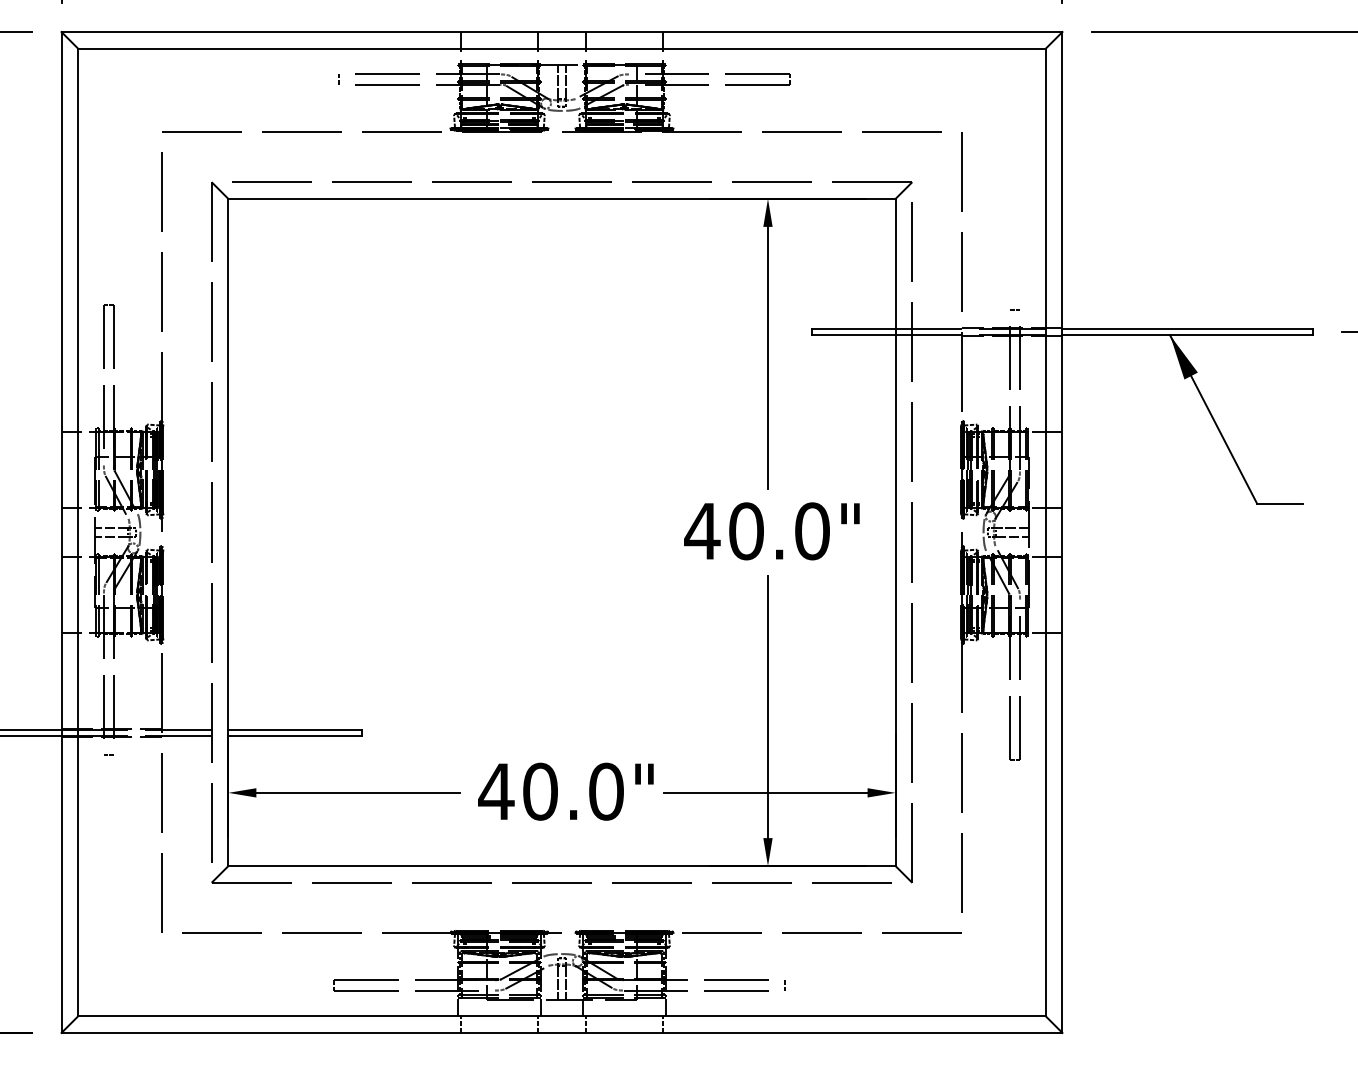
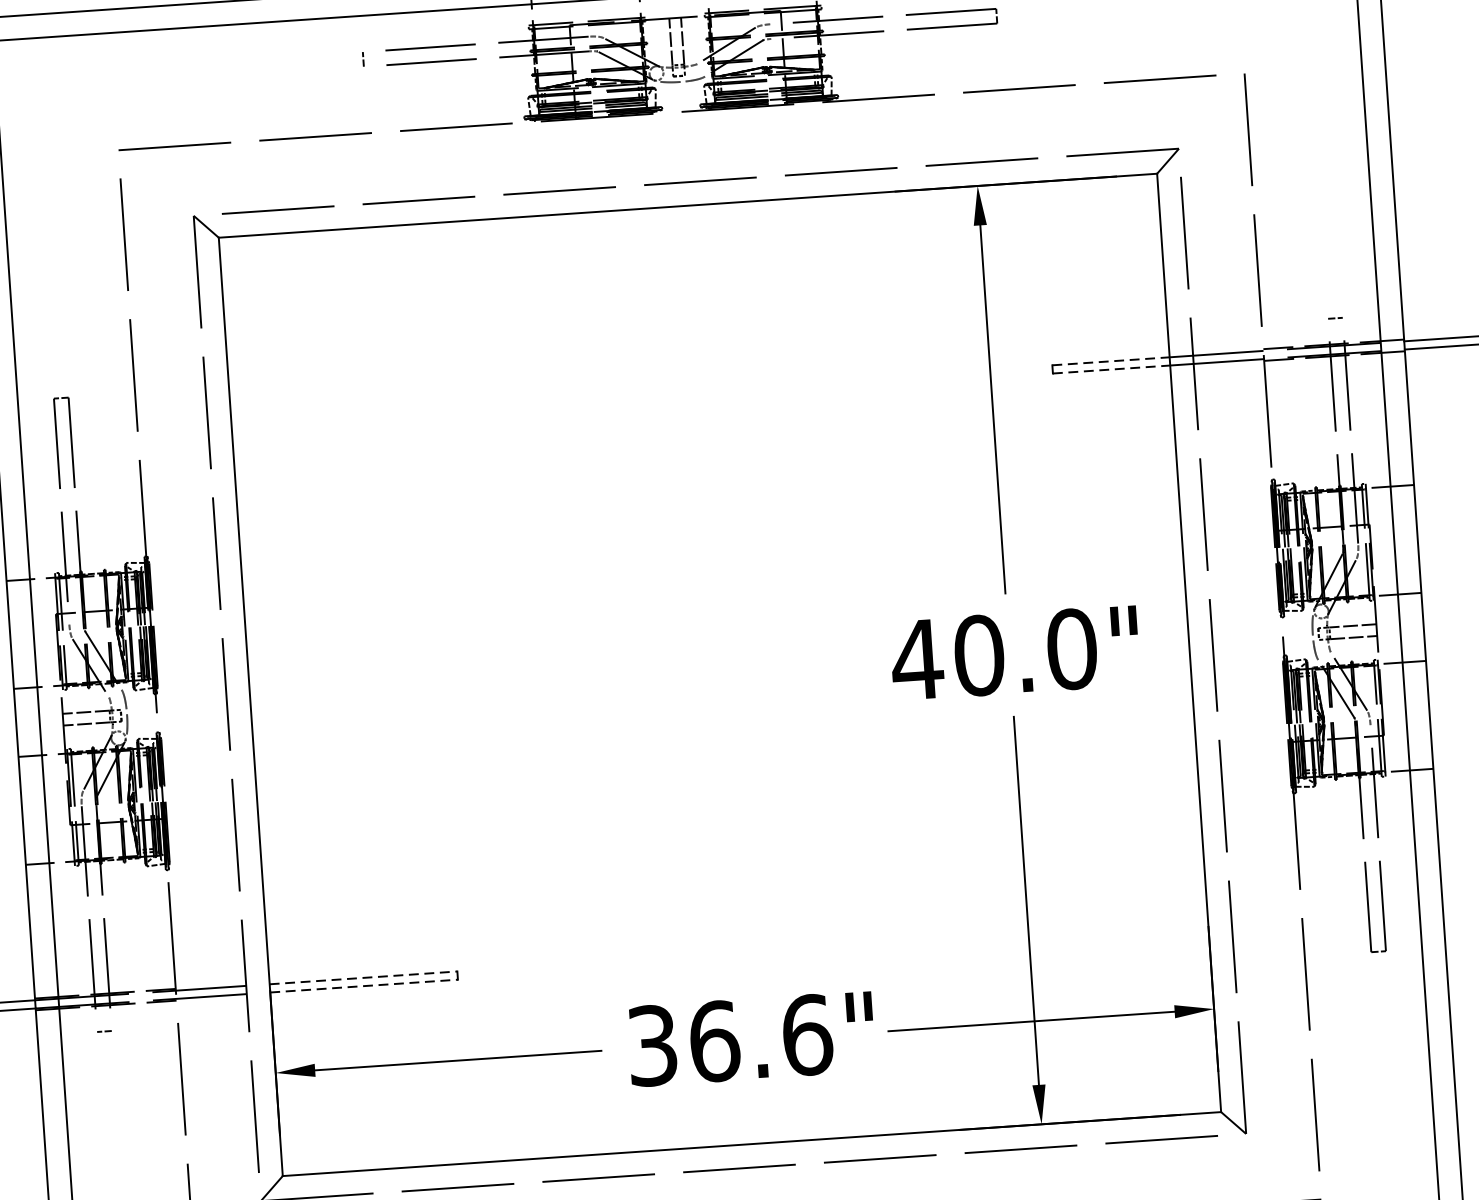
line: (853, 329) -> (1110, 361), solid -> dashed
line: (853, 335) -> (1111, 369), solid -> dashed
line: (295, 729) -> (364, 977), solid -> dashed
line: (295, 735) -> (364, 985), solid -> dashed
text: (551, 791) -> (730, 1040), 40.0" -> 36.6"

